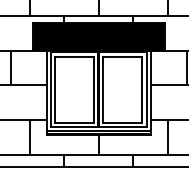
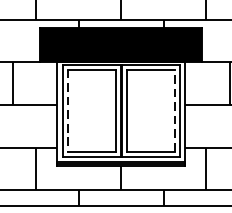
line: (142, 89) -> (175, 110), solid -> dashed
line: (55, 90) -> (68, 111), solid -> dashed

